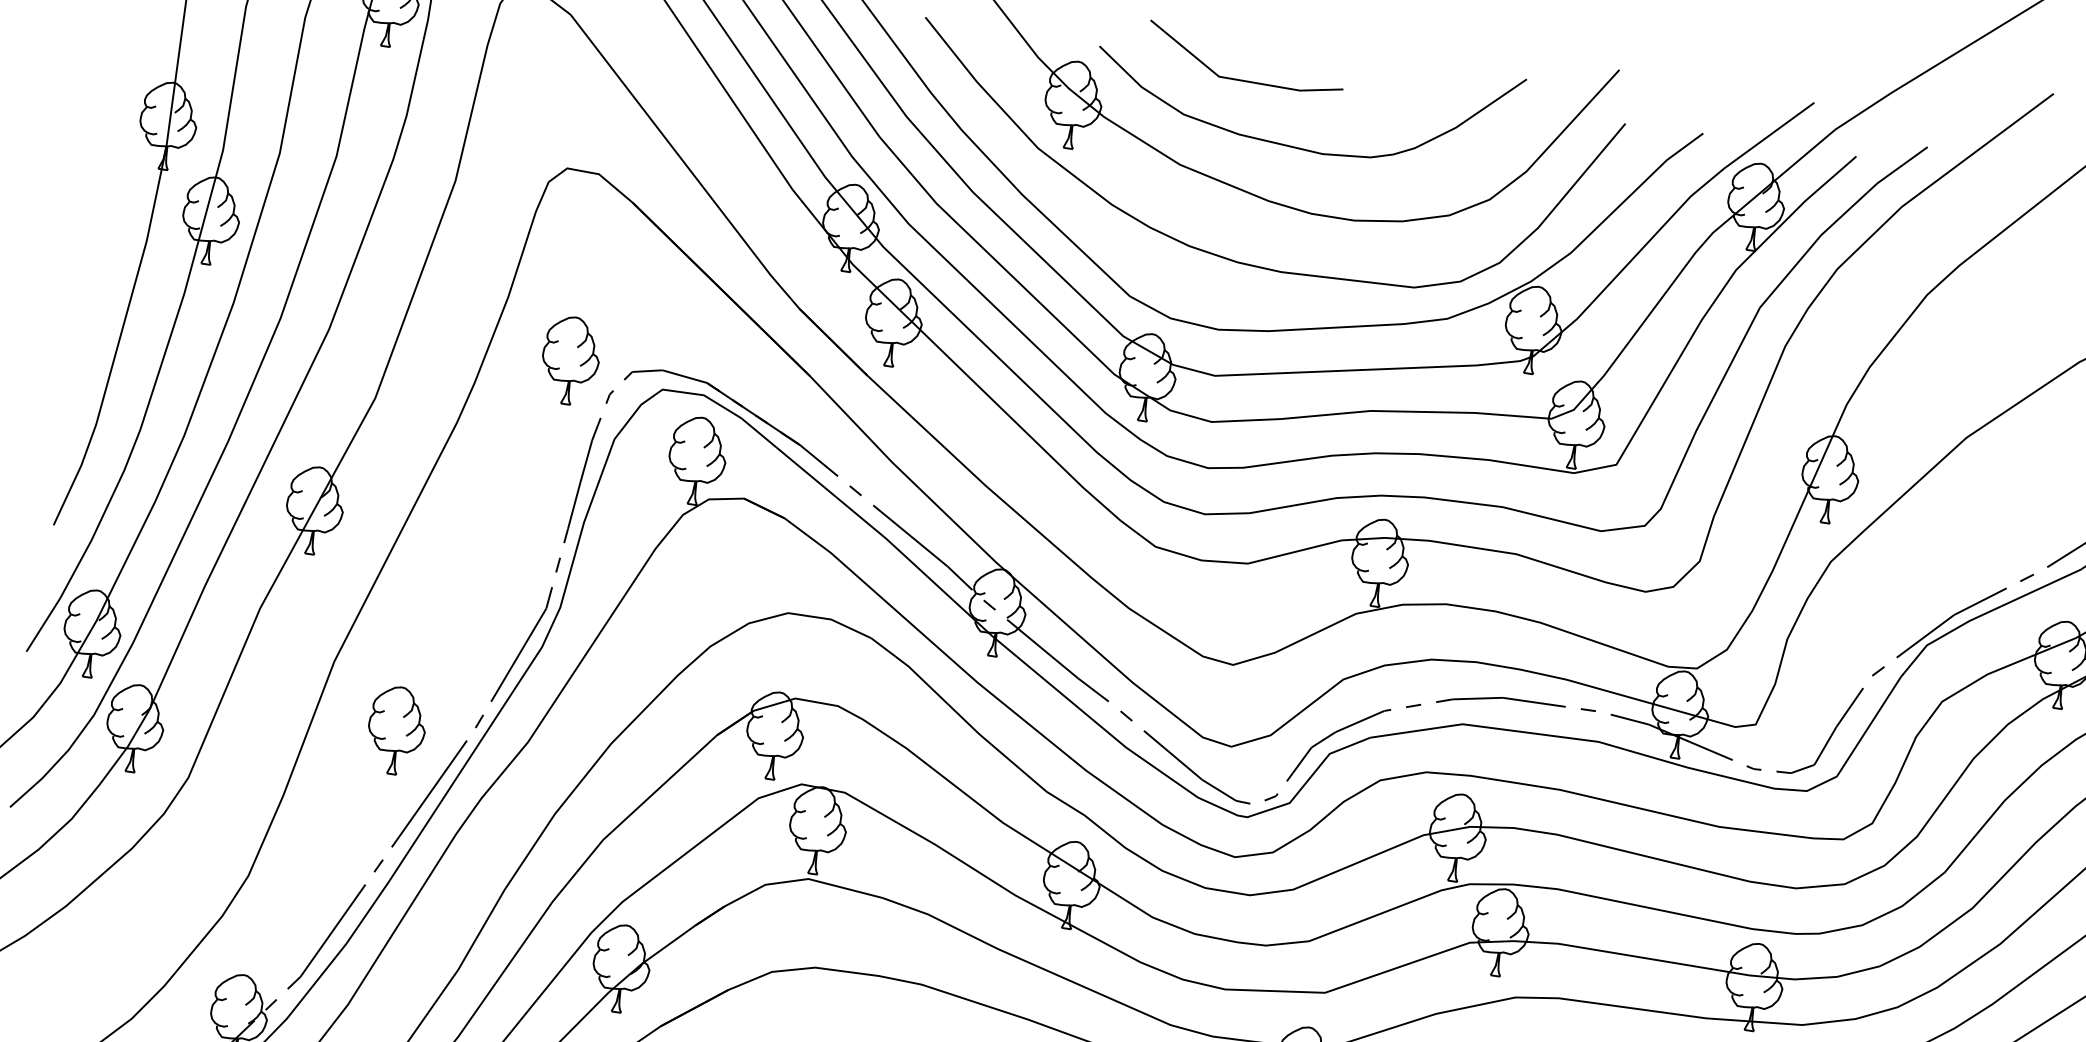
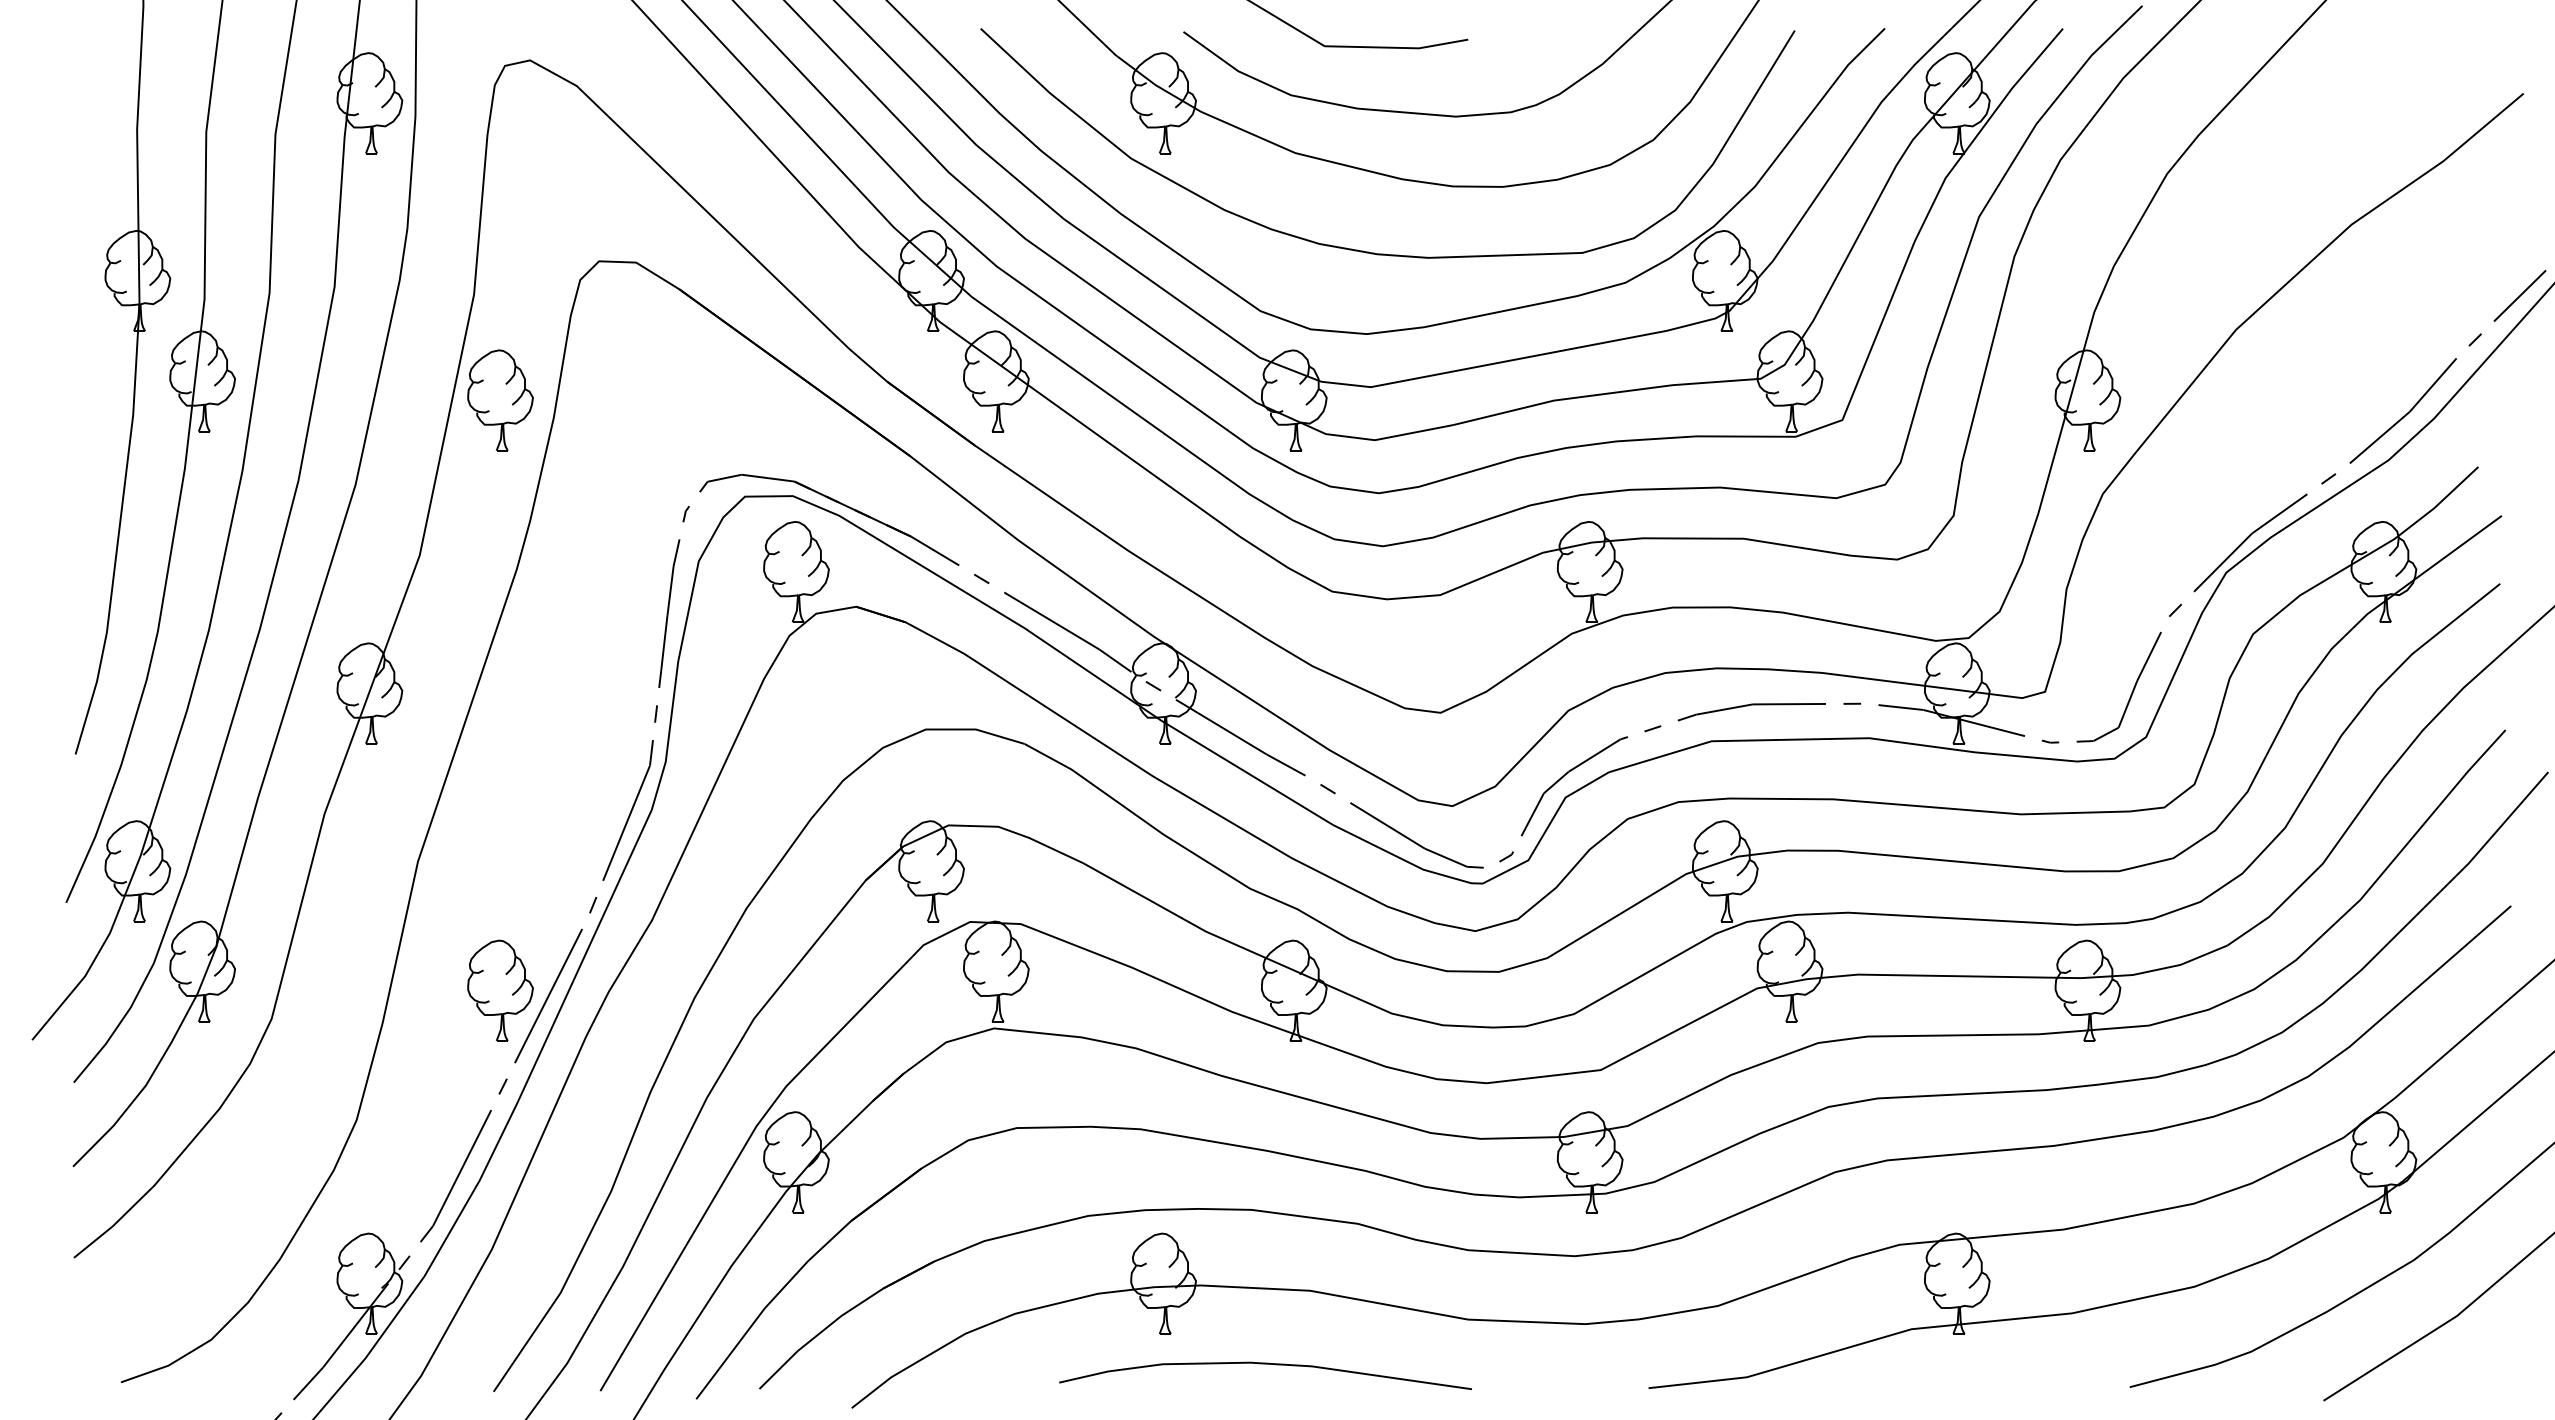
part: (570, 360) -> (500, 400), moved
part: (396, 730) -> (500, 990), moved

